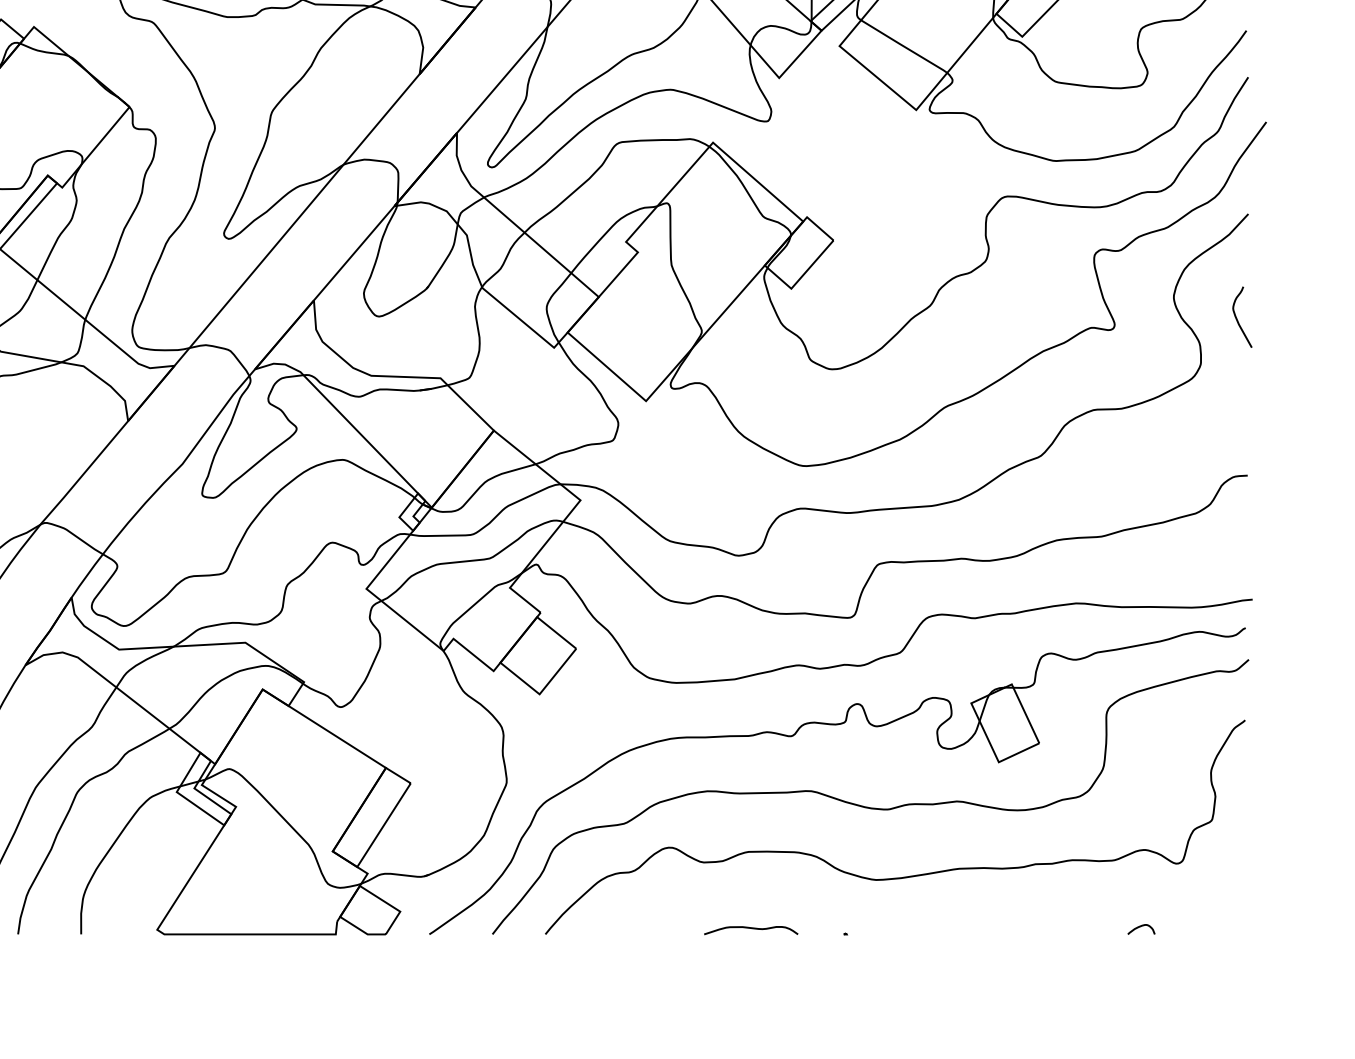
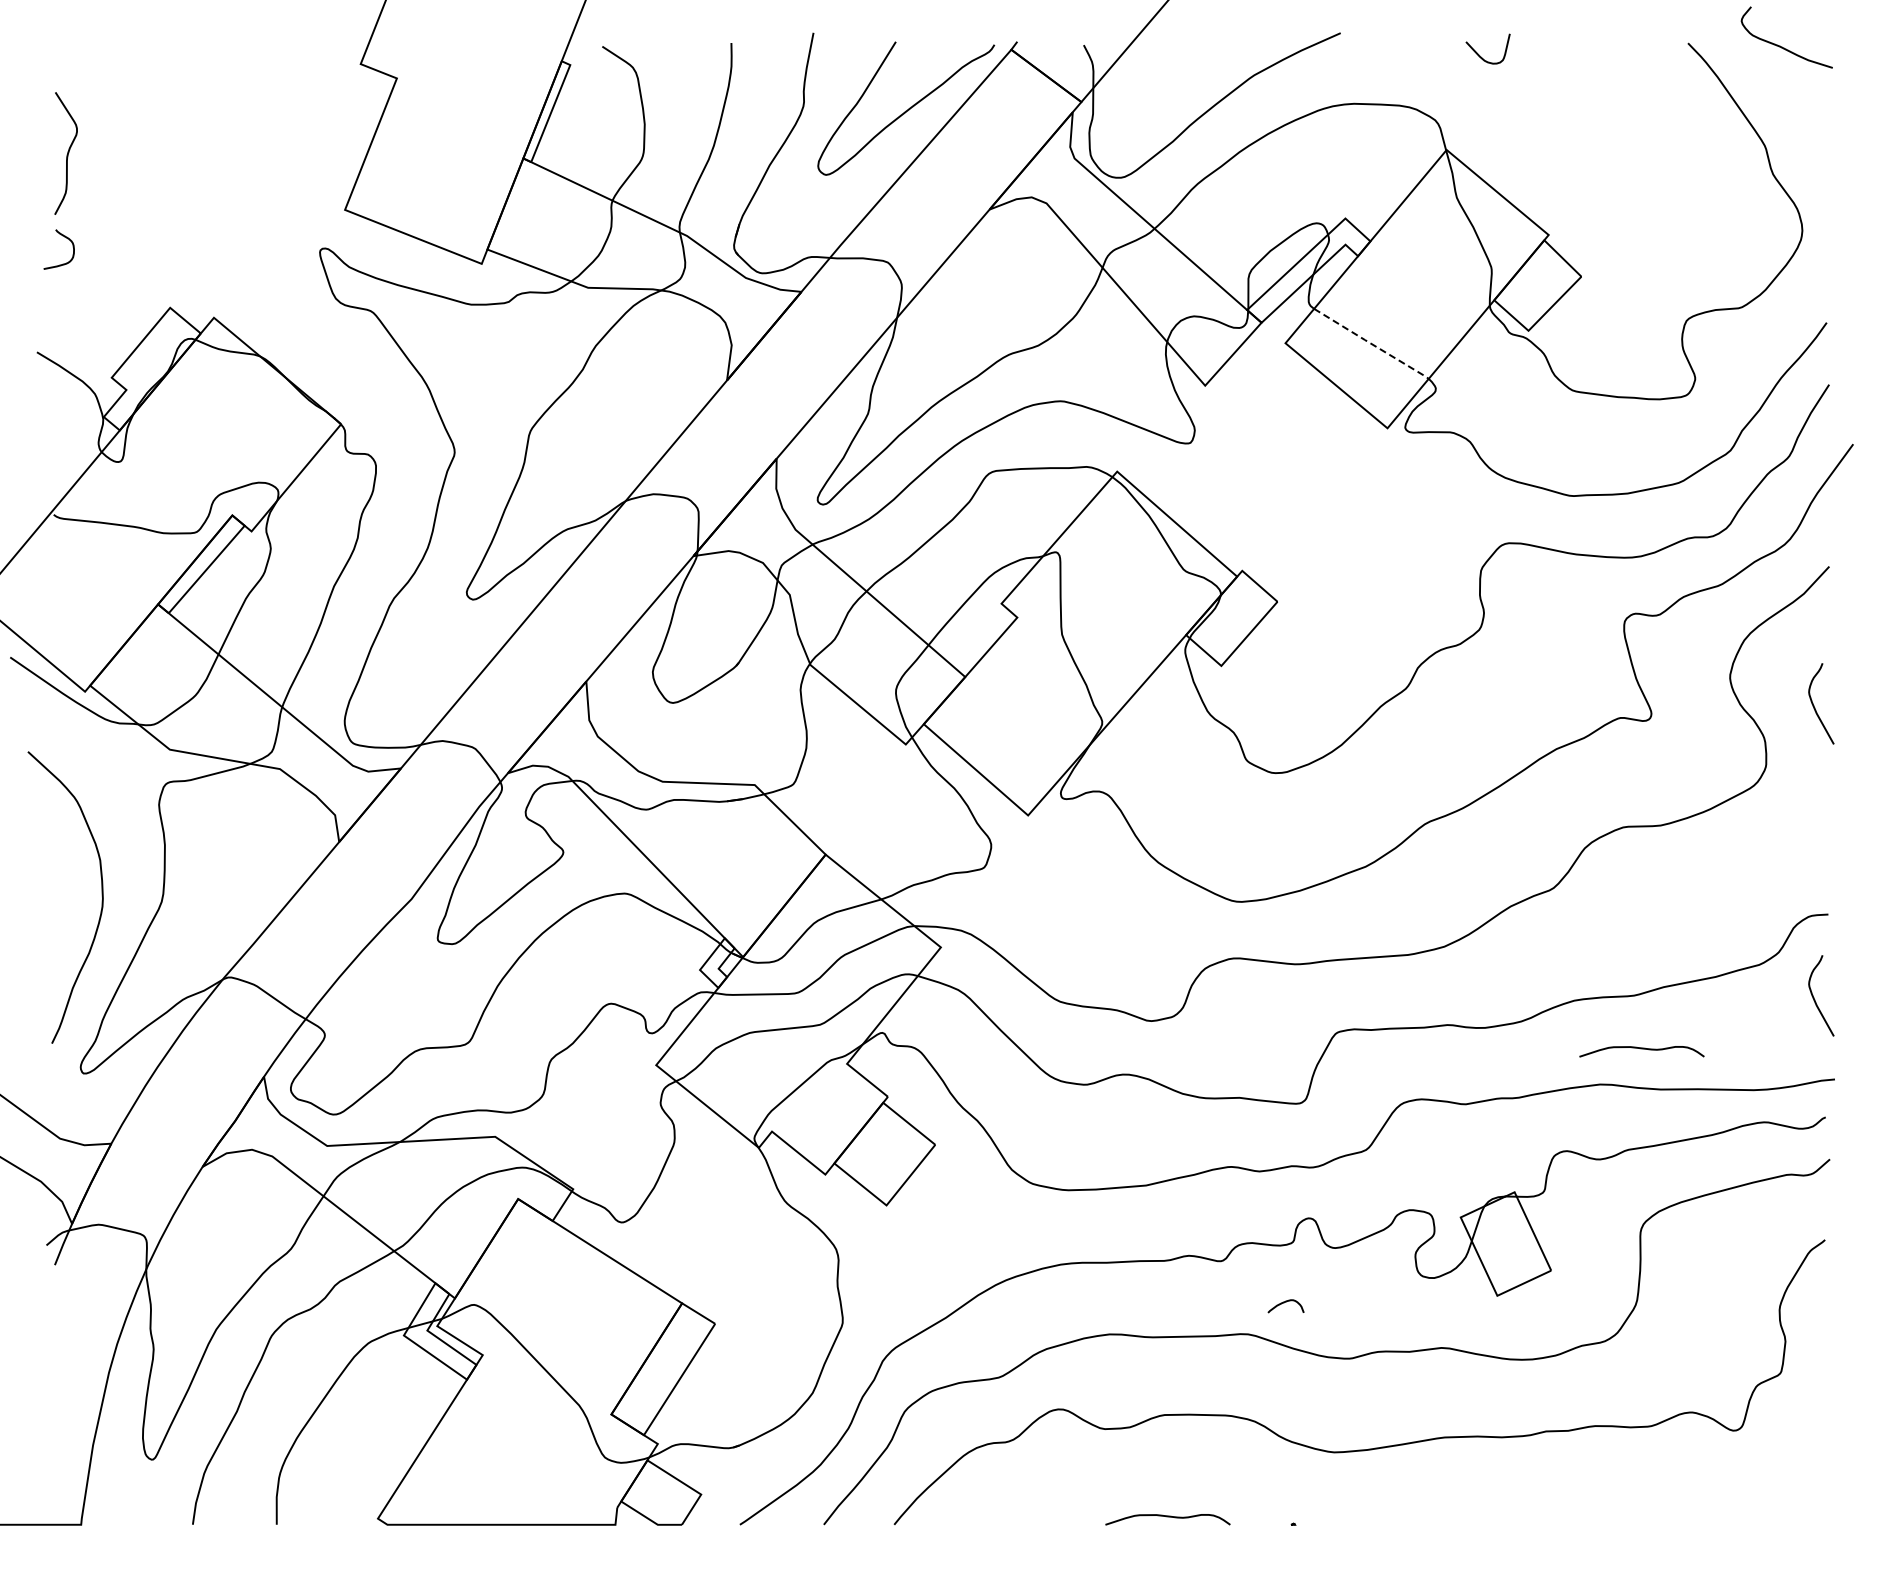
line: (904, 47) -> (1371, 344), solid -> dashed
curve: (1238, 539) -> (1815, 999), added
curve: (1107, 577) -> (1641, 1049), added
curve: (1140, 927) -> (1284, 1303), moved

